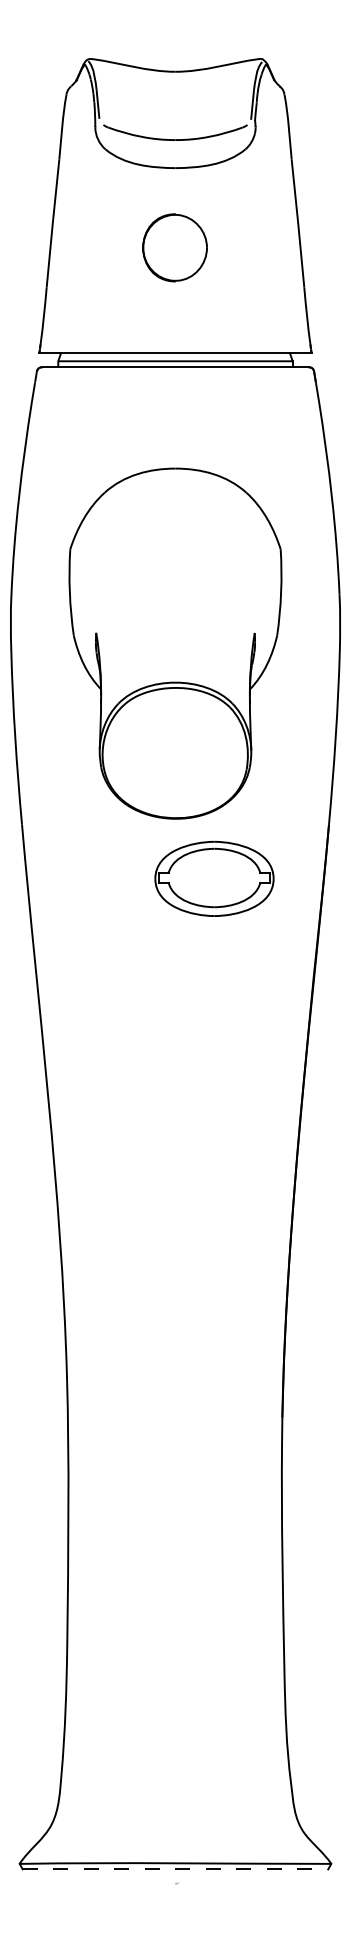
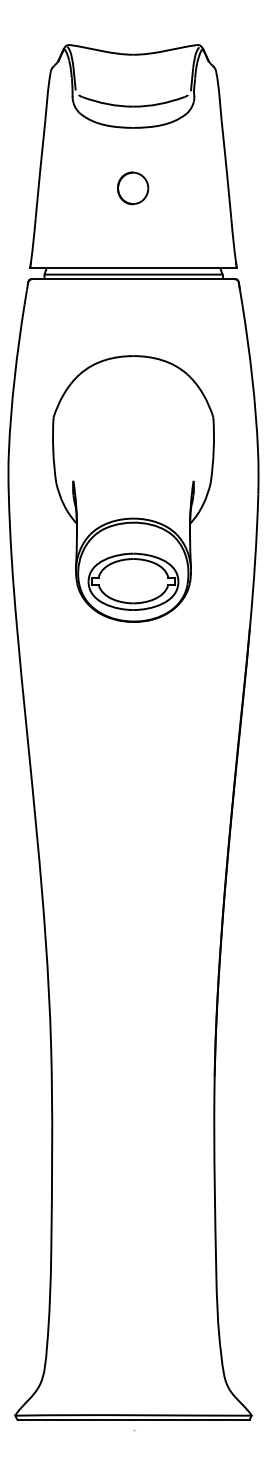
part: (174, 247) -> (132, 188), size x0.62
part: (214, 878) -> (133, 581), moved
line: (175, 1869) -> (133, 1419), dashed -> solid

